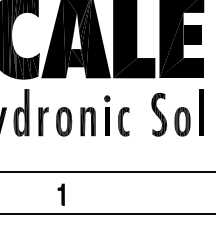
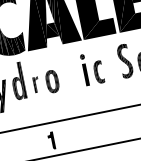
part: (43, 121) -> (36, 84), size x0.7
part: (87, 121) -> (70, 77), removed
part: (60, 194) -> (50, 140), moved

